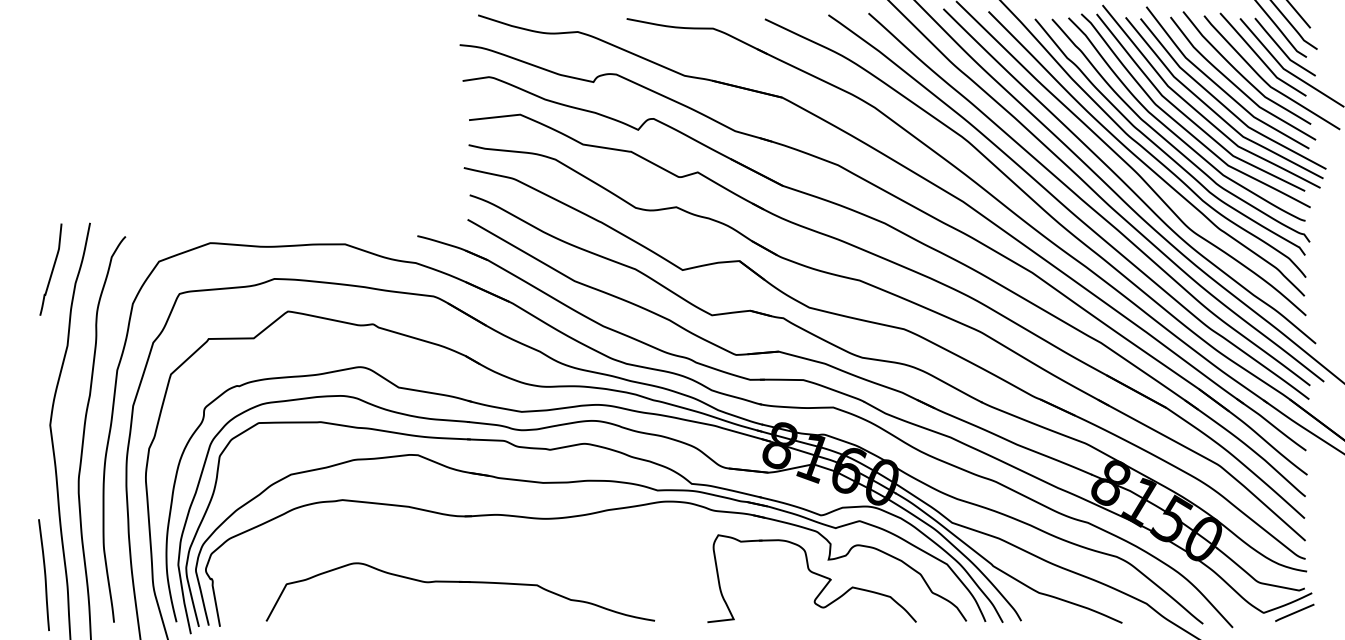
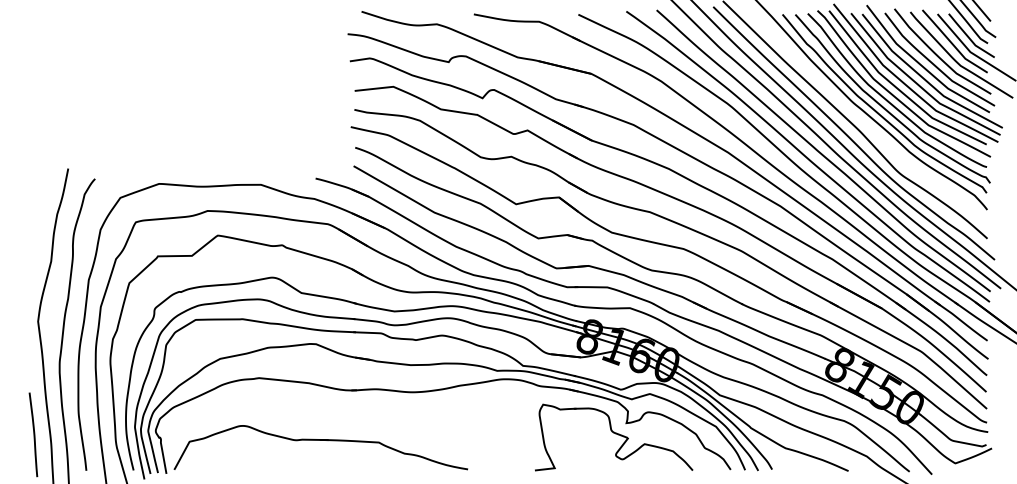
curve: (1140, 158) -> (862, 119), removed
curve: (51, 270) -> (39, 204), removed
part: (460, 582) -> (321, 440), moved
line: (1294, 612) -> (978, 463), removed

